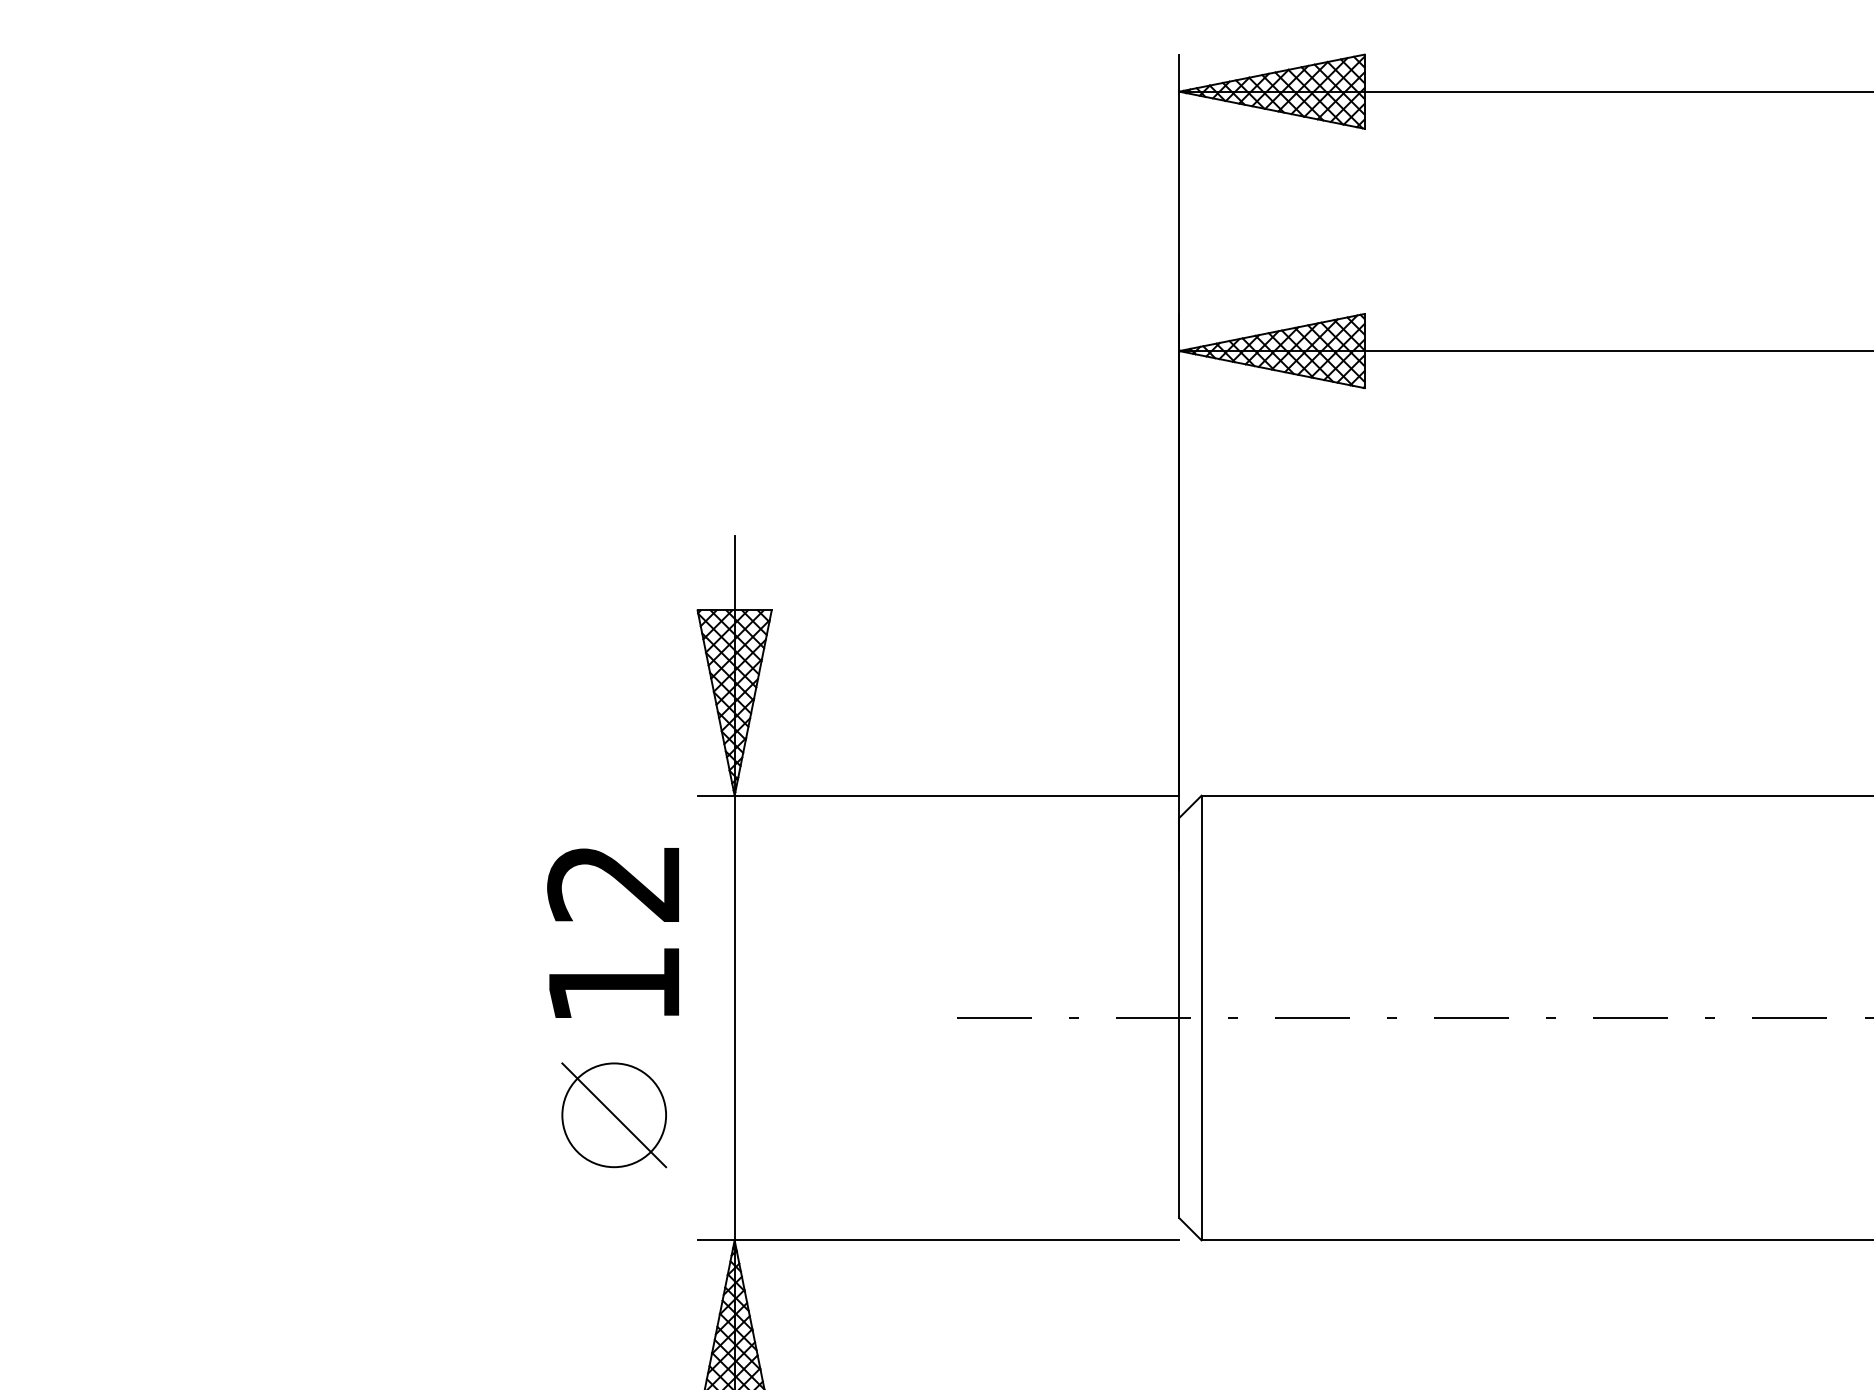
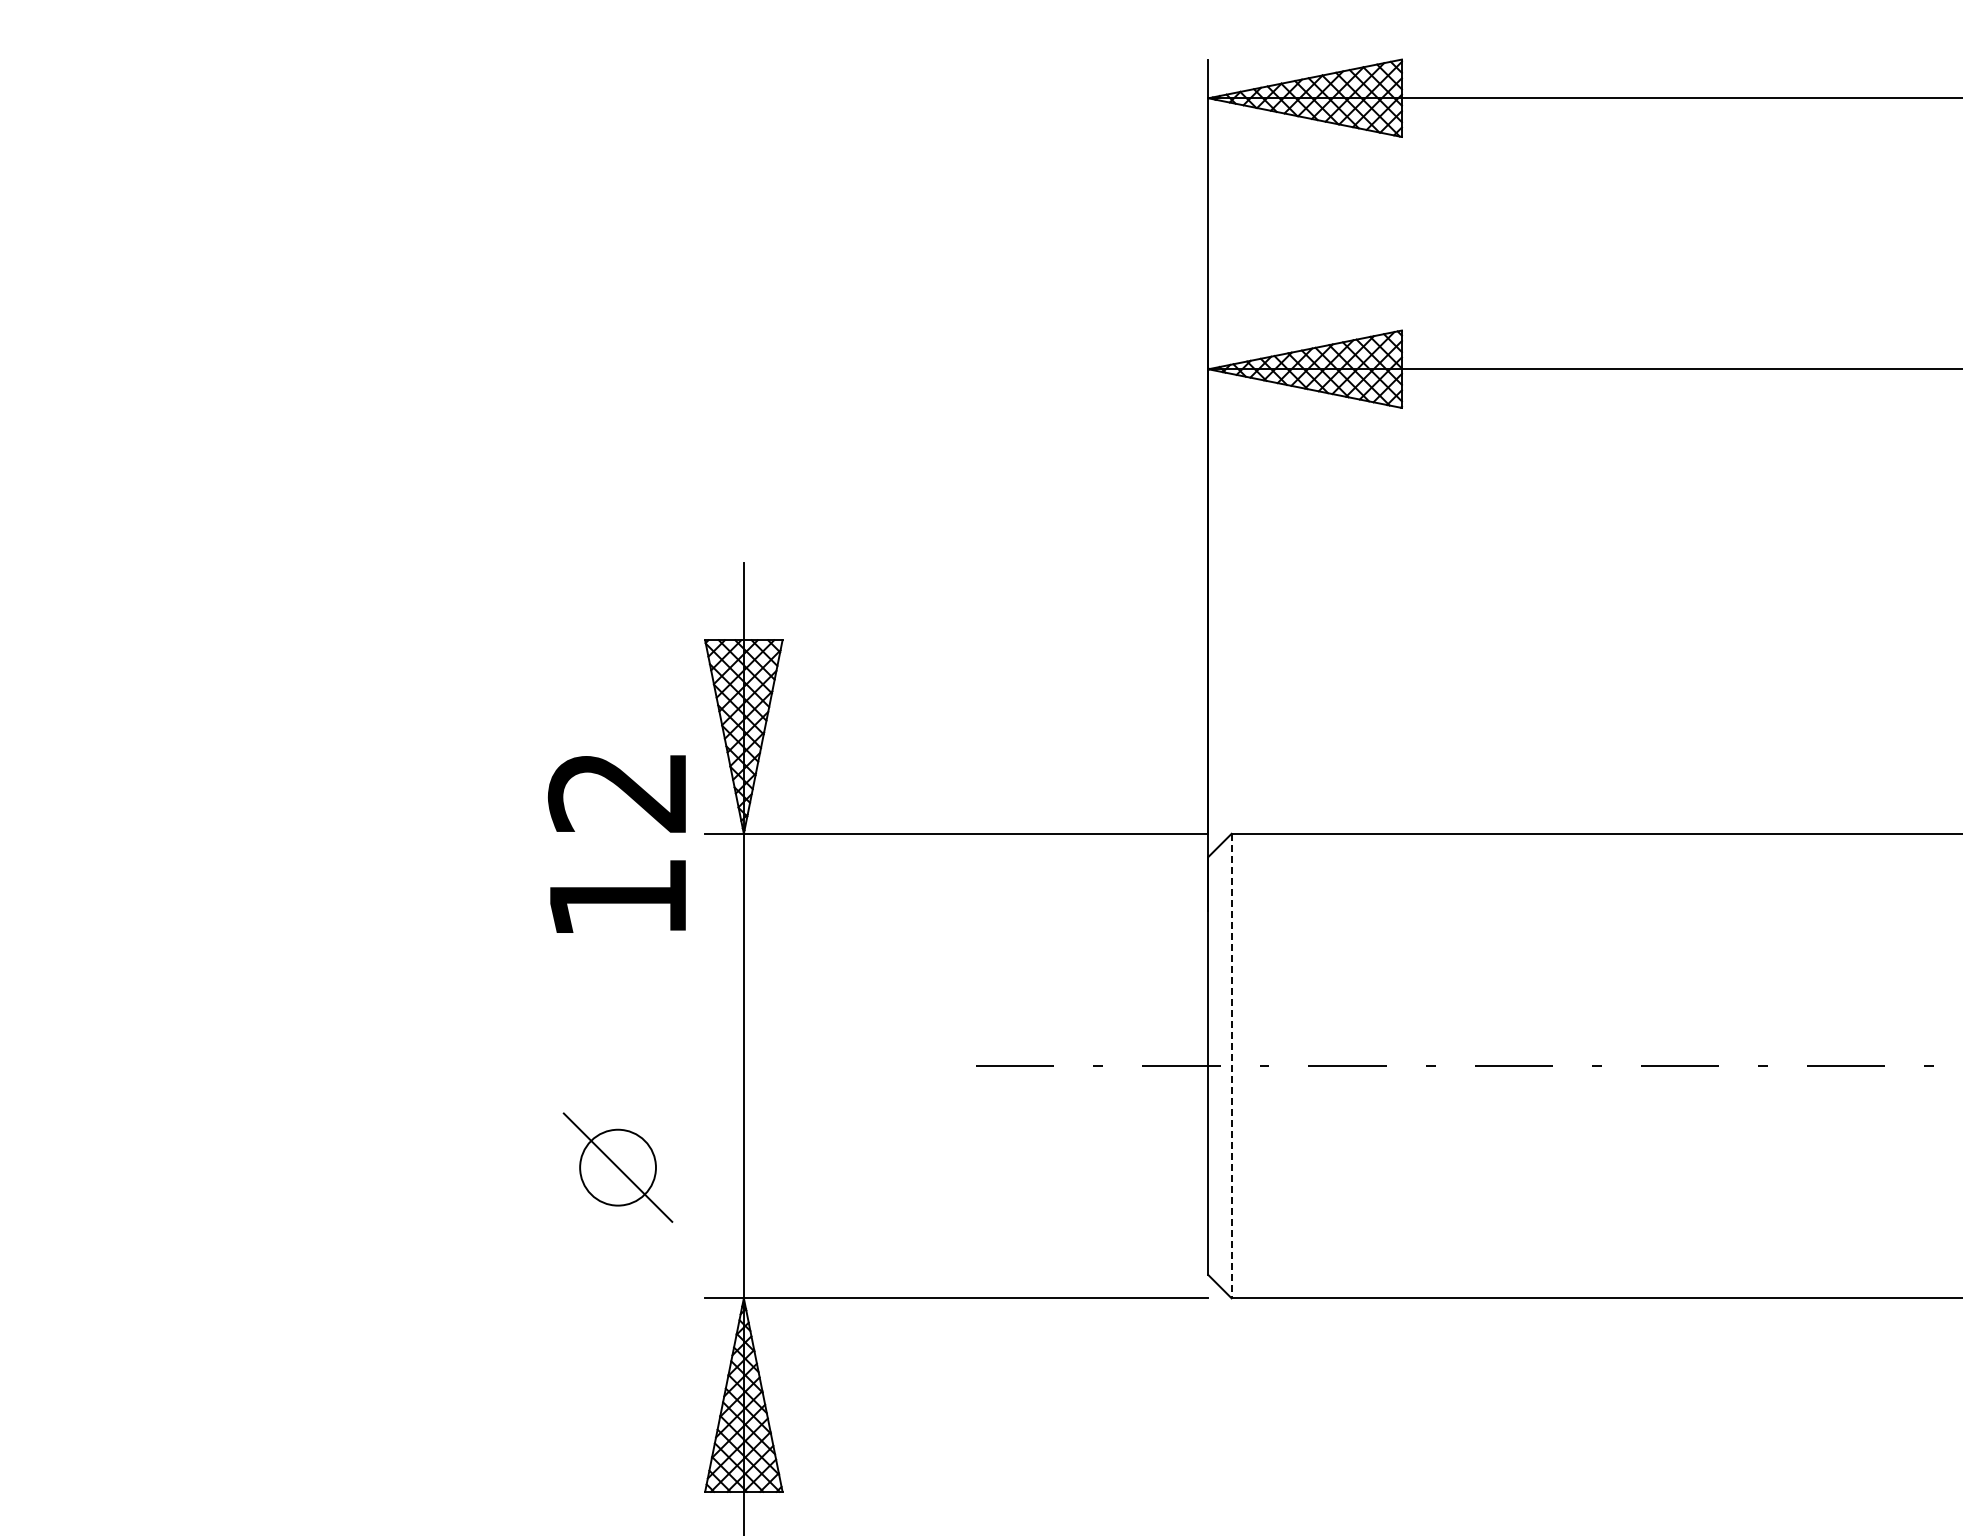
text: (612, 932) -> (616, 843), moved
line: (1201, 1018) -> (1231, 1066), solid -> dashed
circle: (613, 1115) -> (617, 1167), size x0.7

